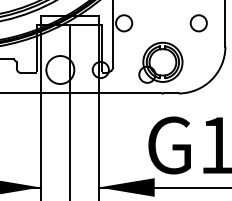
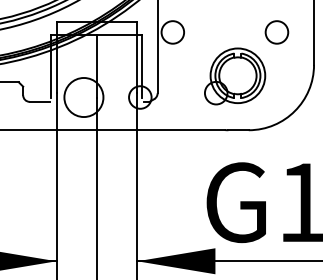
part: (161, 62) -> (235, 76), moved

